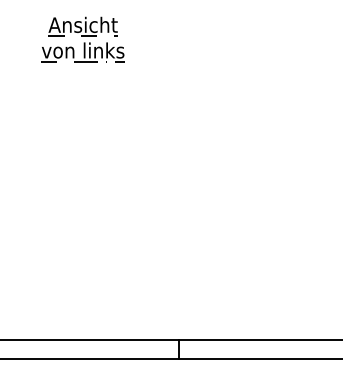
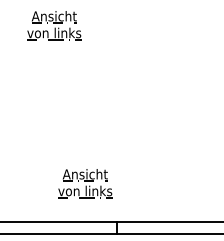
part: (130, 280) -> (85, 183), added

